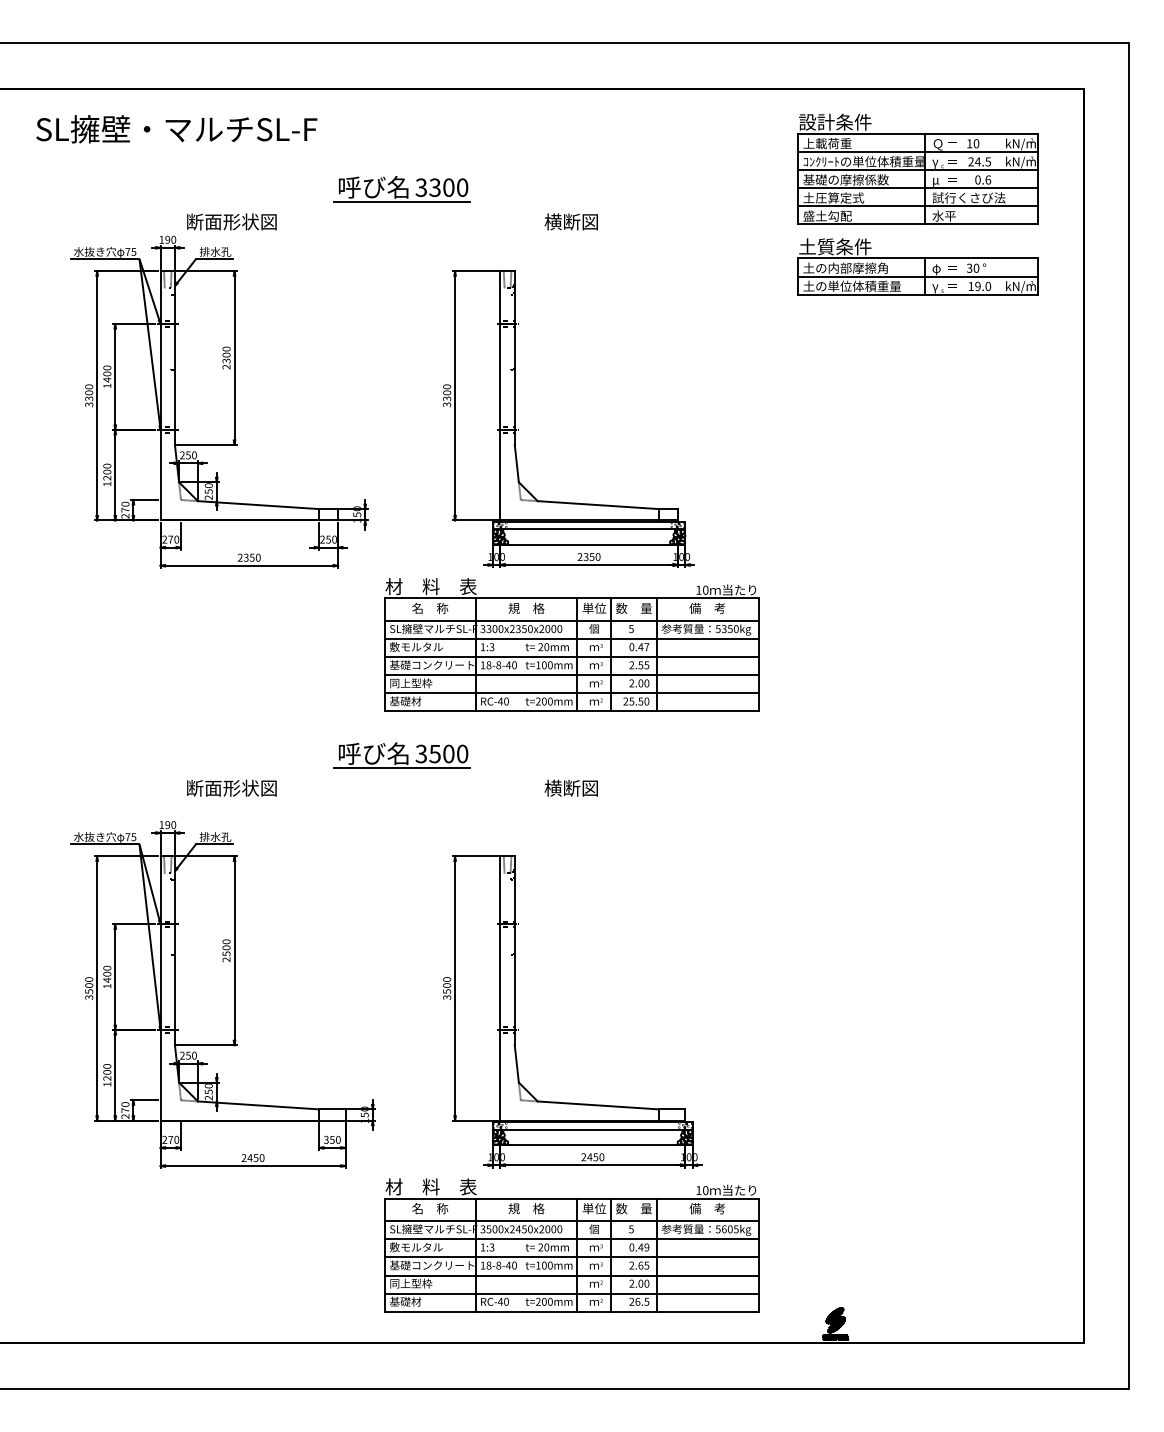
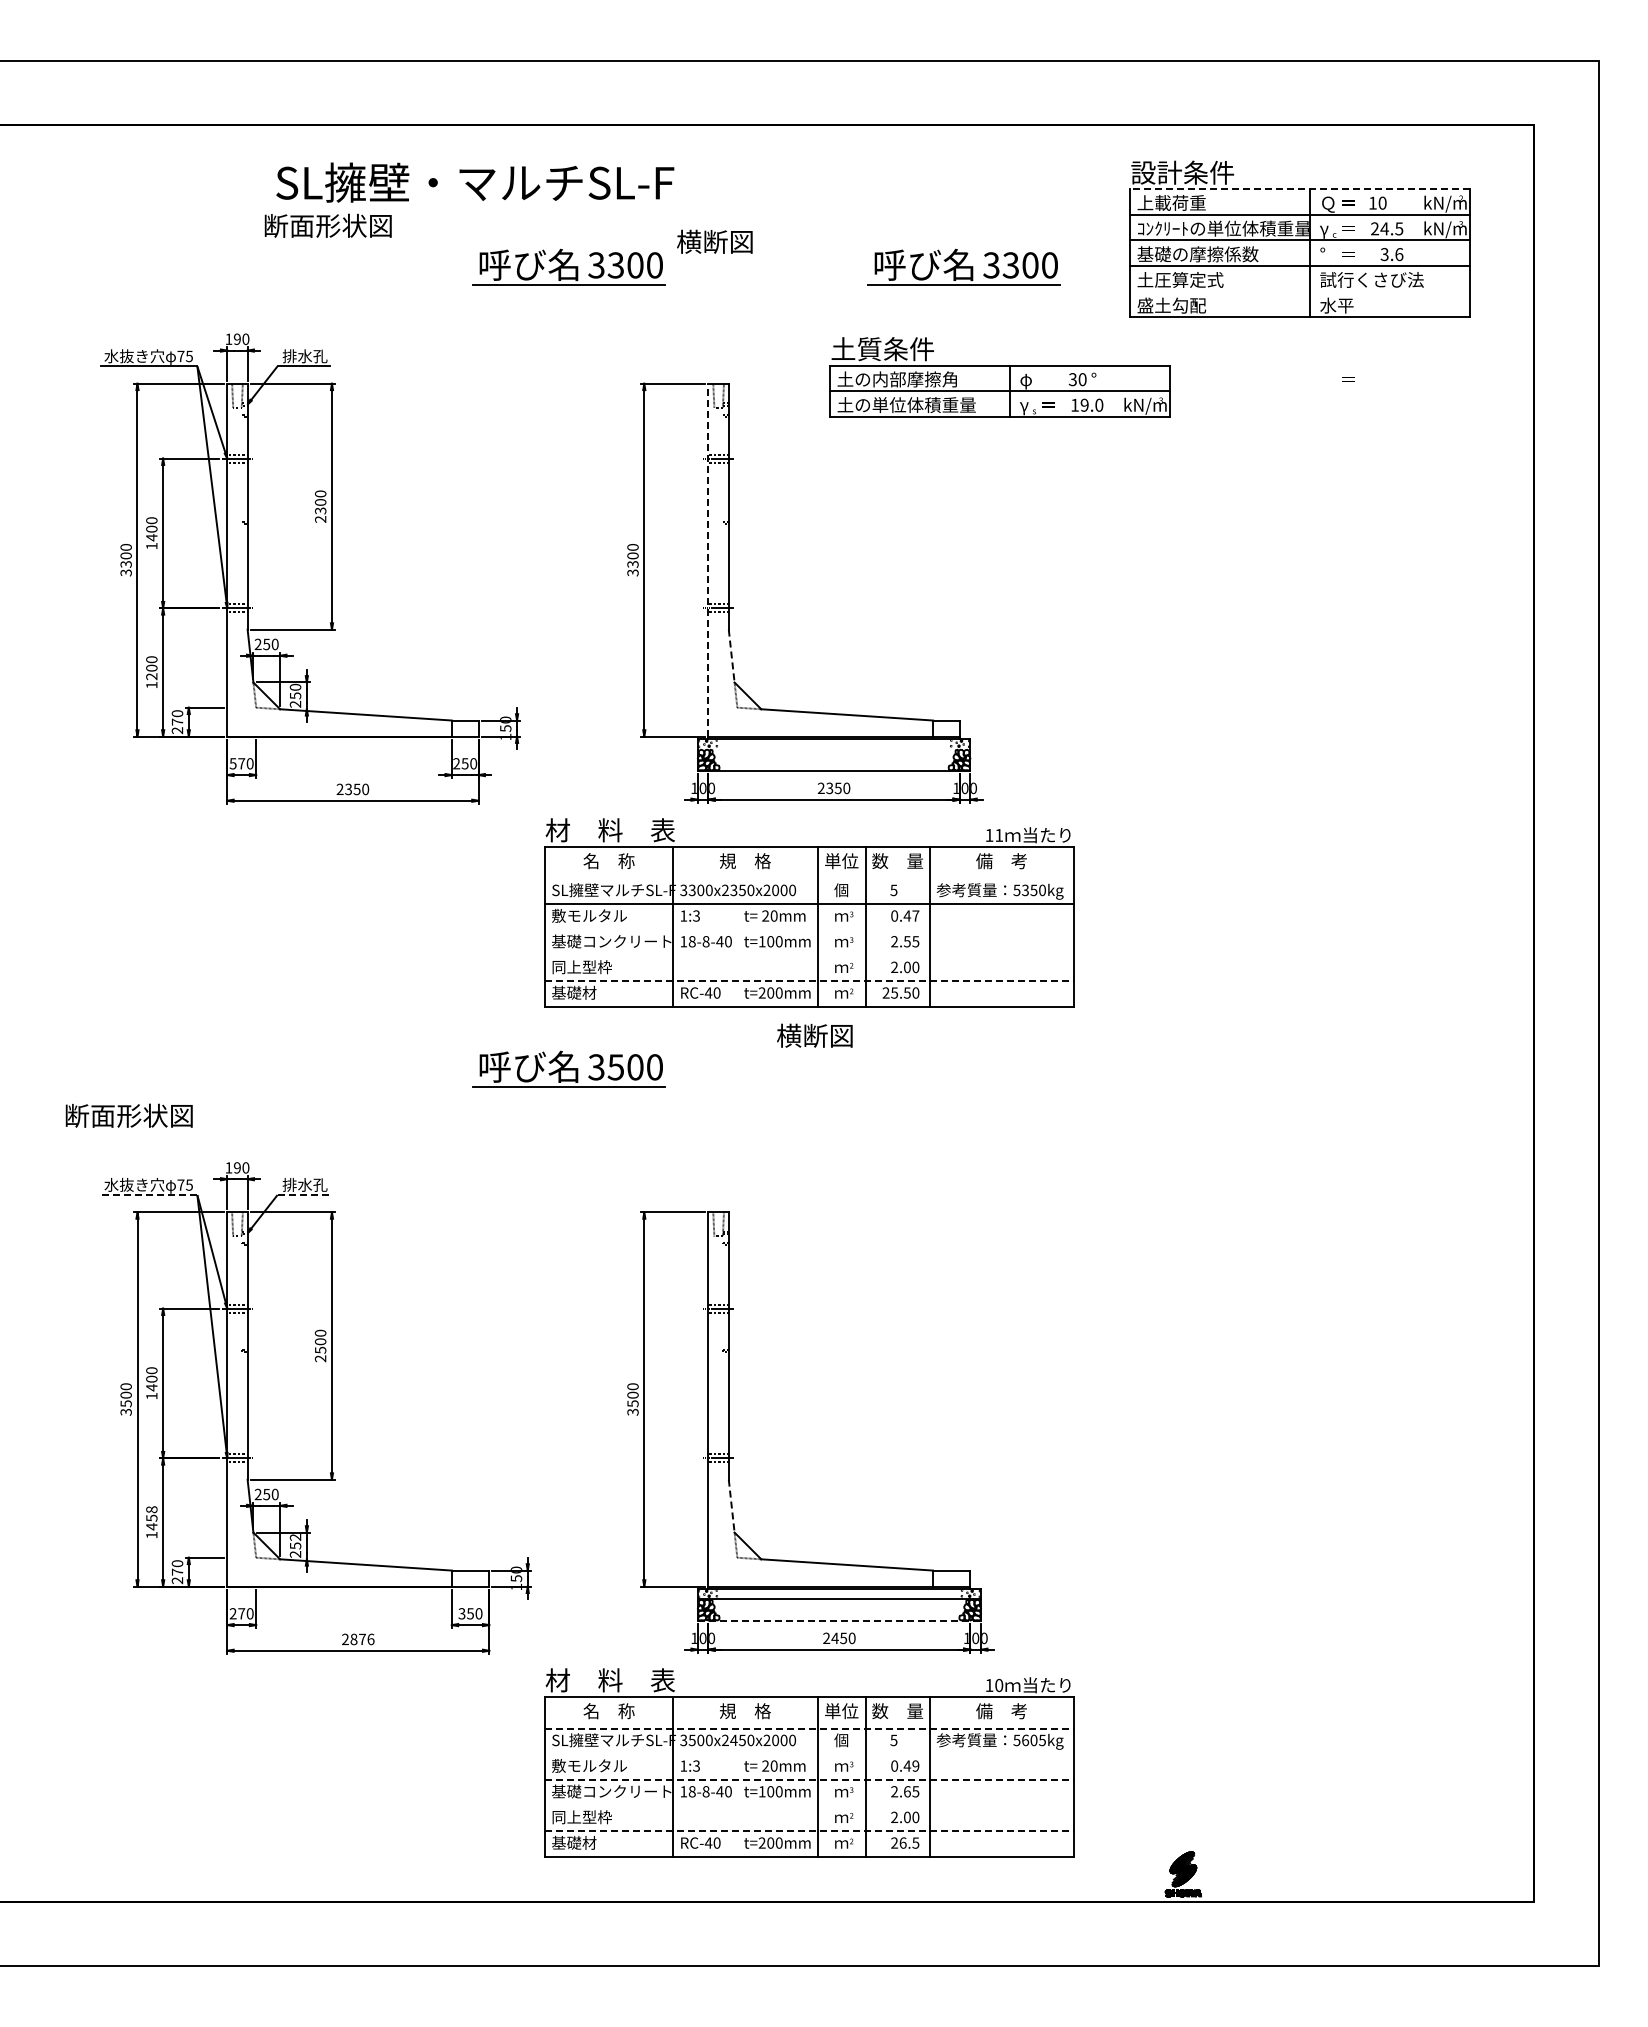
text: (176, 129) -> (475, 182), moved
line: (917, 134) -> (1299, 189), solid -> dashed
text: (977, 179) -> (1384, 254), 0.6 -> 3.6
text: (935, 180) -> (1324, 255), μ -> °
part: (680, 188) -> (963, 266), added
line: (918, 206) -> (1300, 291), removed
text: (231, 221) -> (327, 225), moved
text: (571, 221) -> (714, 241), moved
part: (917, 266) -> (999, 377), moved
line: (500, 395) -> (708, 559), solid -> dashed
line: (516, 463) -> (731, 656), solid -> dashed
line: (588, 529) -> (833, 749), removed
text: (164, 539) -> (232, 763), 270 -> 570
text: (705, 589) -> (999, 834), 10 -> 11
line: (571, 620) -> (809, 878), removed
line: (571, 657) -> (809, 930), removed
line: (571, 675) -> (809, 955), removed
line: (571, 693) -> (809, 981), solid -> dashed
text: (231, 788) -> (128, 1115), moved
text: (571, 788) -> (814, 1035), moved
line: (104, 844) -> (148, 1195), solid -> dashed
line: (215, 844) -> (304, 1195), solid -> dashed
line: (516, 1064) -> (731, 1506), solid -> dashed
text: (107, 1072) -> (151, 1518), 1200 -> 1458
text: (208, 1086) -> (295, 1537), 250 -> 252
line: (592, 1144) -> (839, 1620), solid -> dashed
text: (256, 1158) -> (362, 1639), 2450 -> 2876
line: (571, 1220) -> (809, 1728), solid -> dashed
line: (571, 1239) -> (809, 1754), removed
line: (571, 1257) -> (809, 1780), solid -> dashed
line: (571, 1275) -> (809, 1805), removed
line: (571, 1293) -> (809, 1831), solid -> dashed

